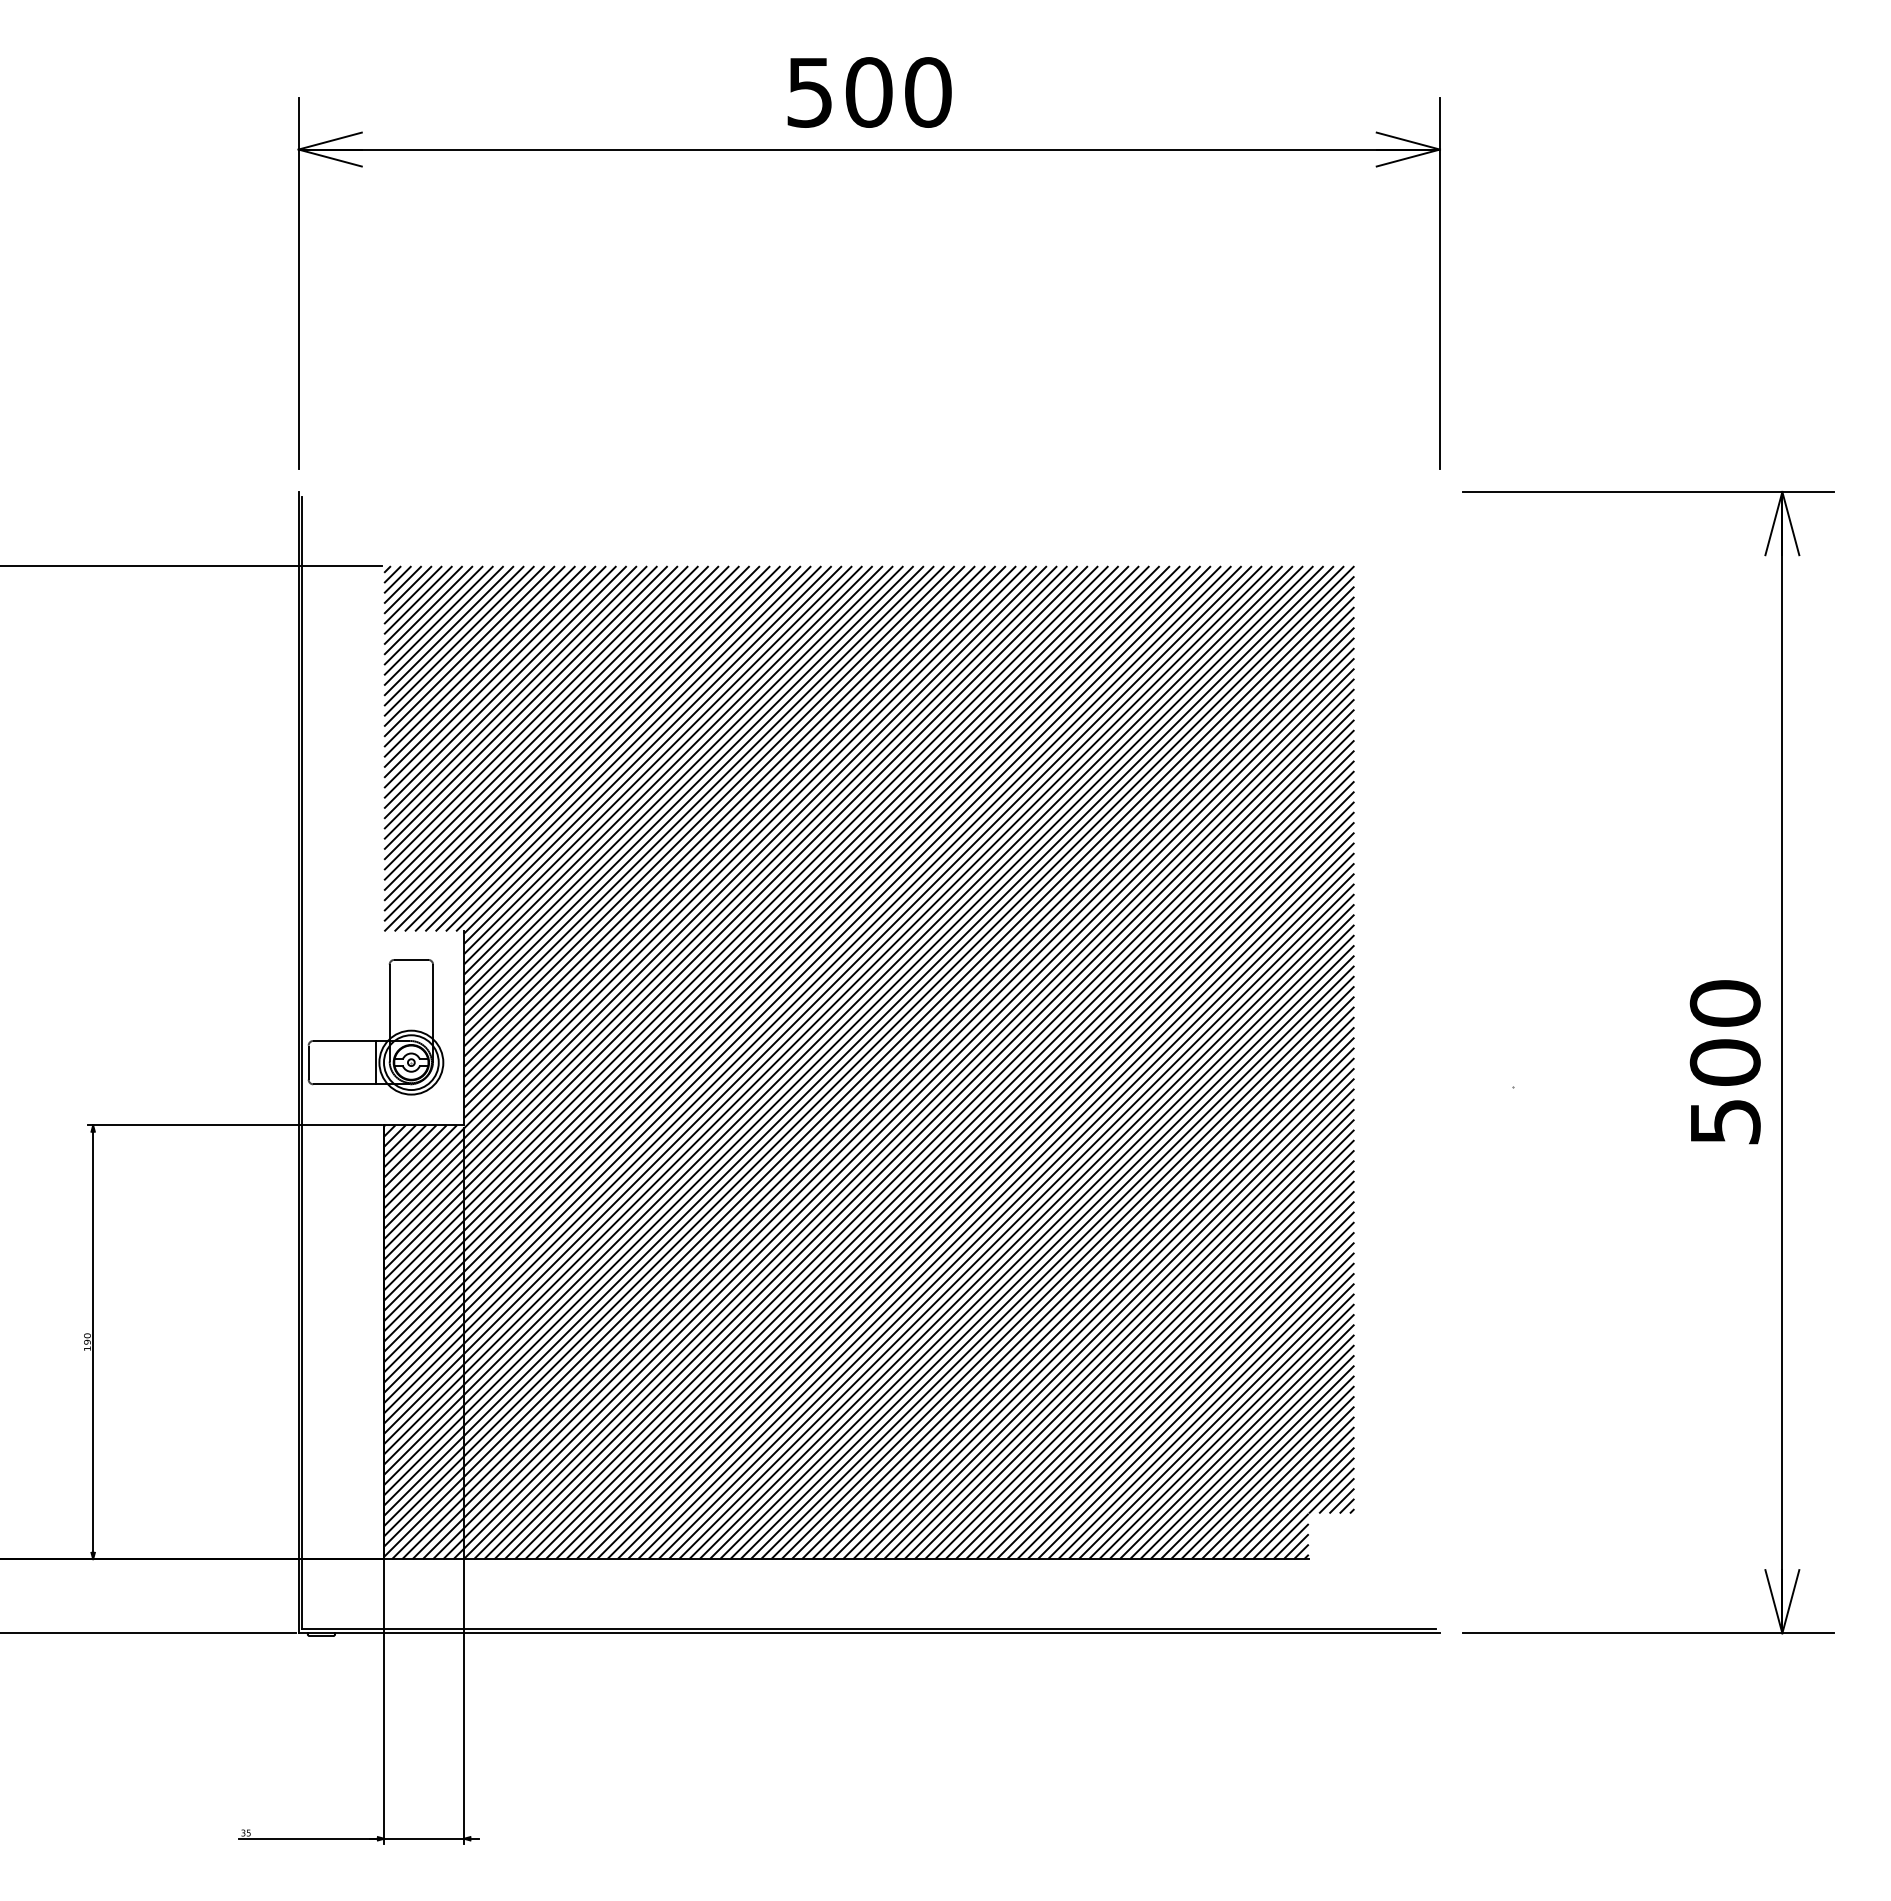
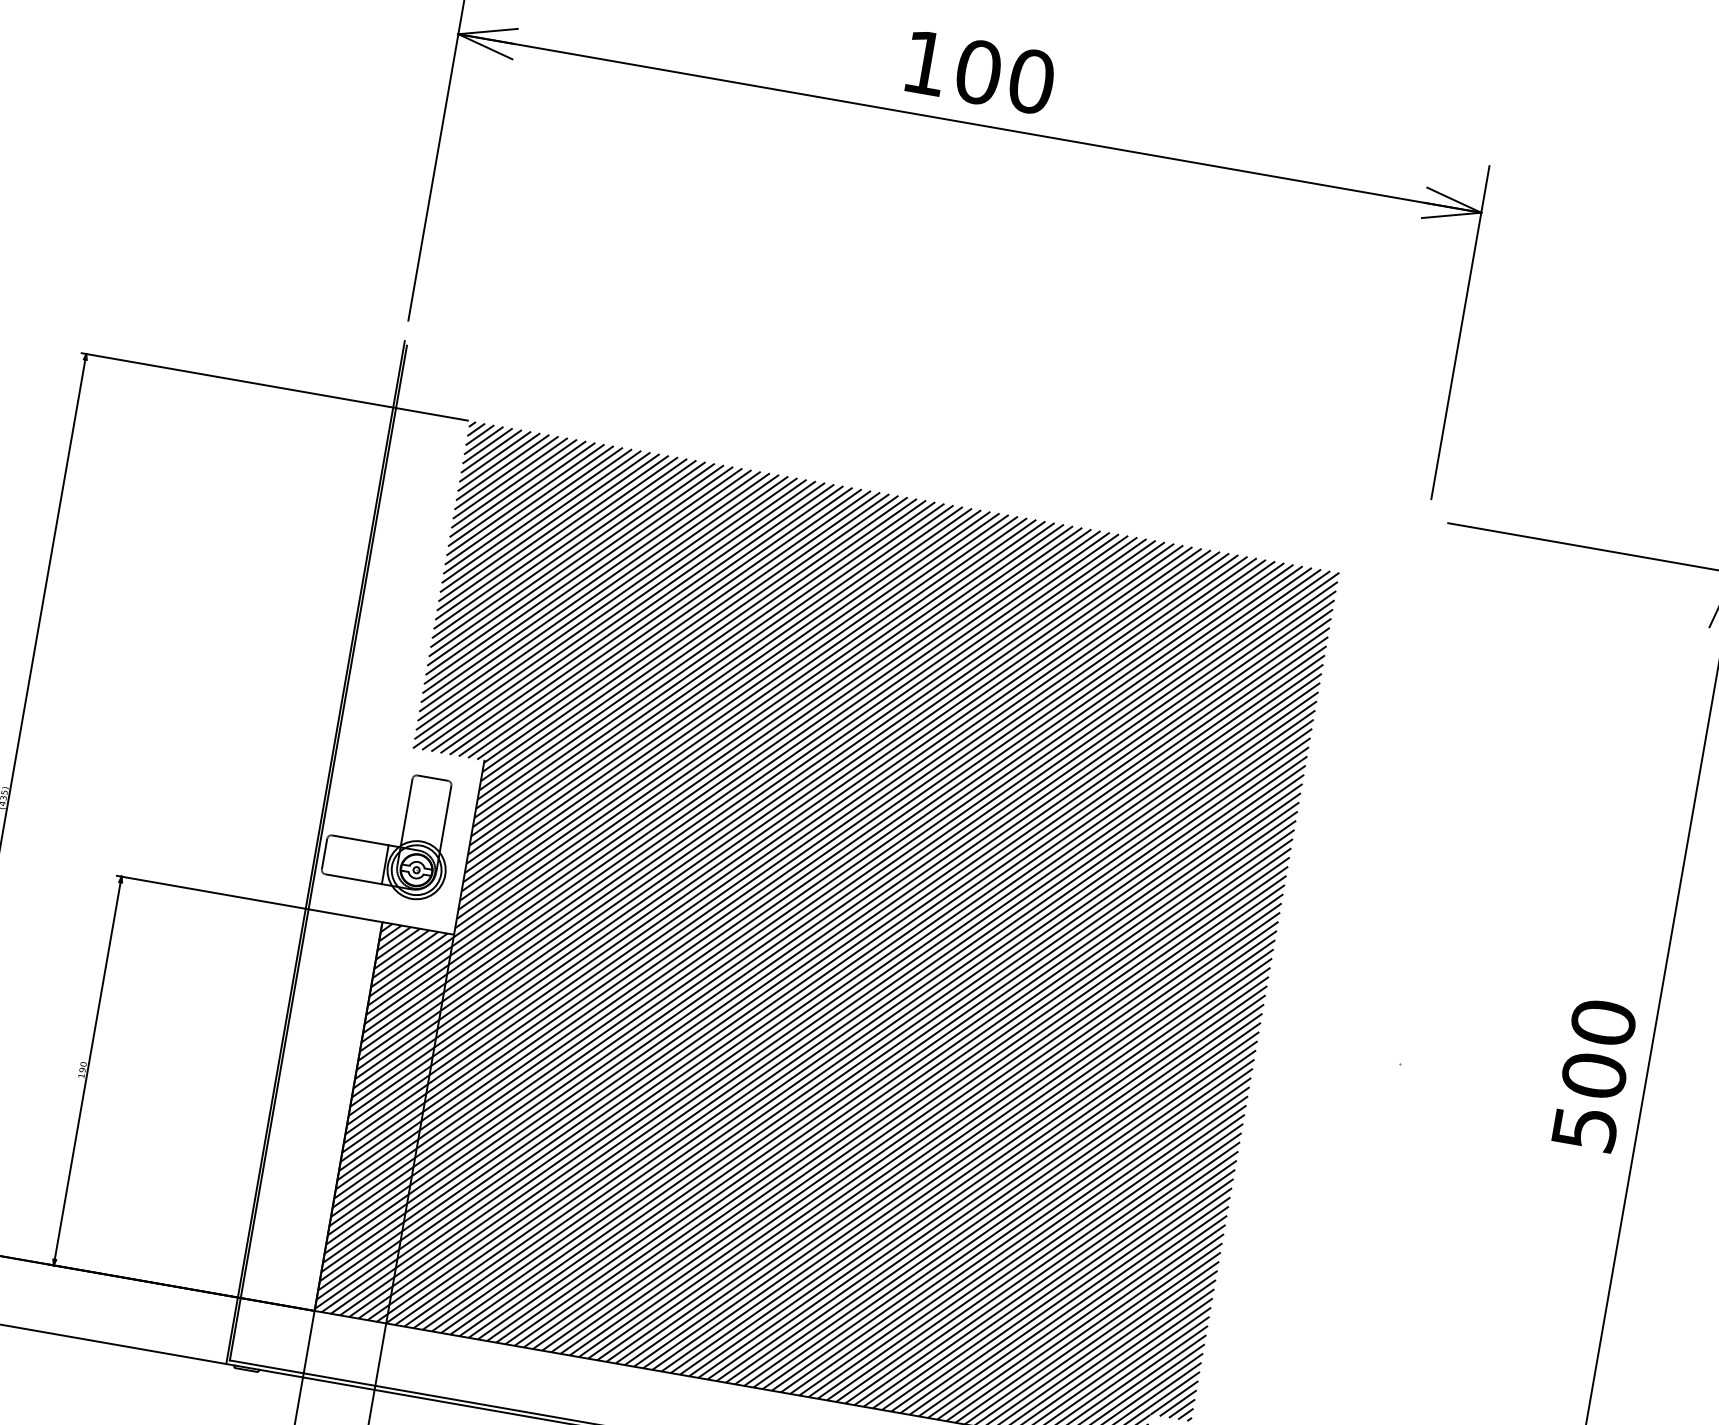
text: (809, 92) -> (925, 62), 500 -> 100

